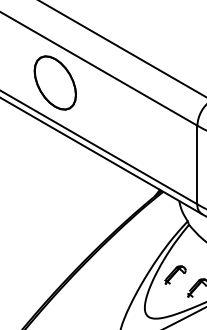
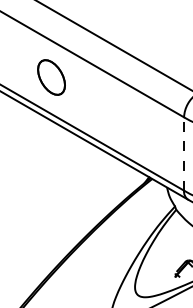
part: (55, 82) -> (51, 77), size x0.7
line: (197, 165) -> (184, 154), solid -> dashed
part: (175, 274) -> (163, 256), removed

